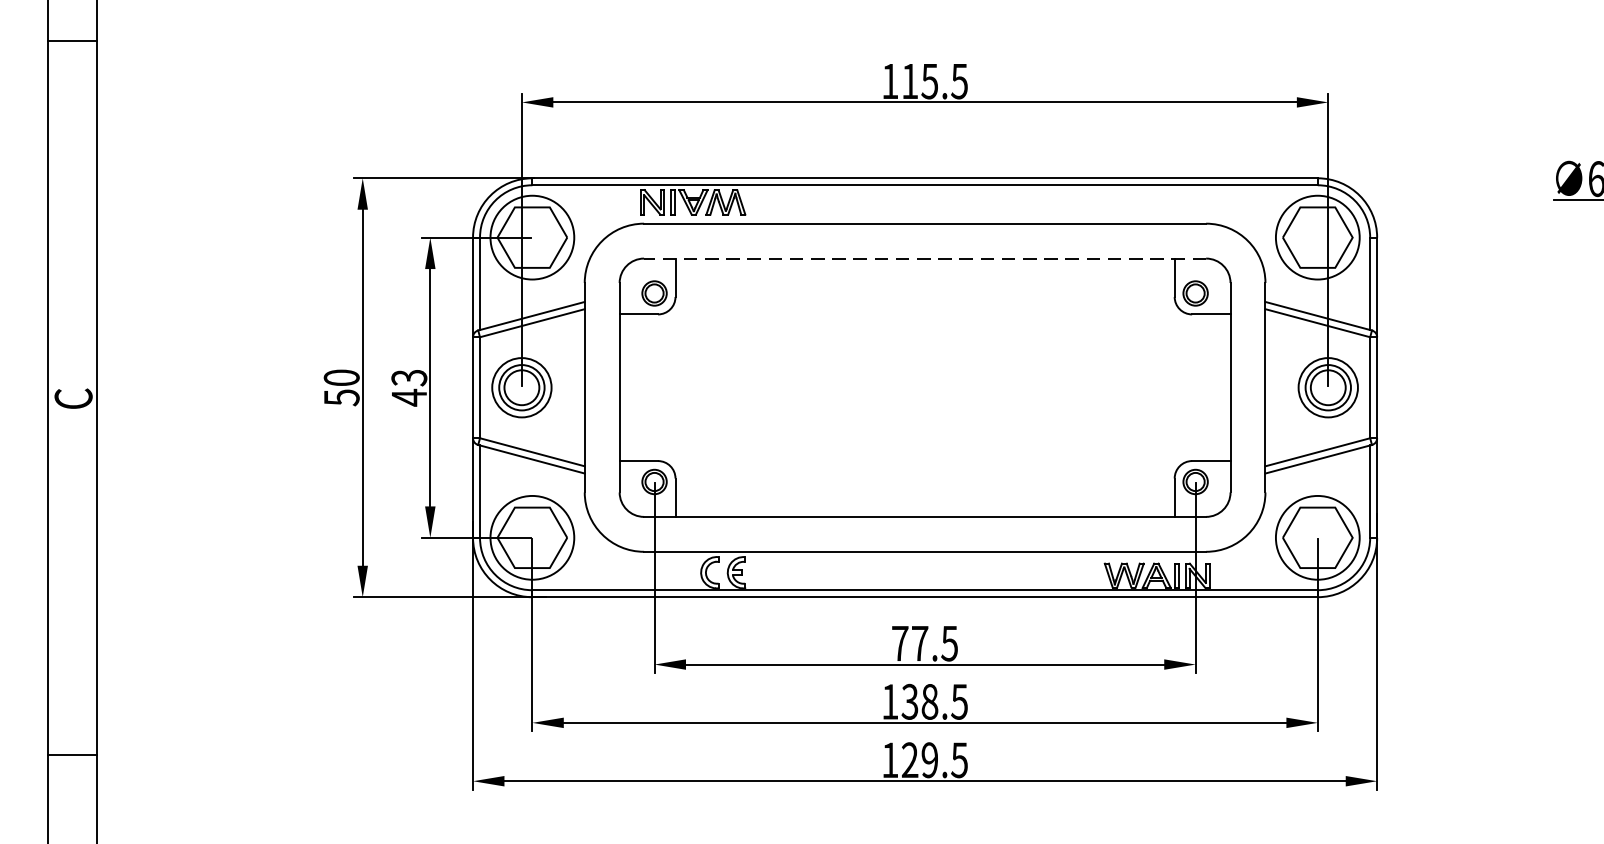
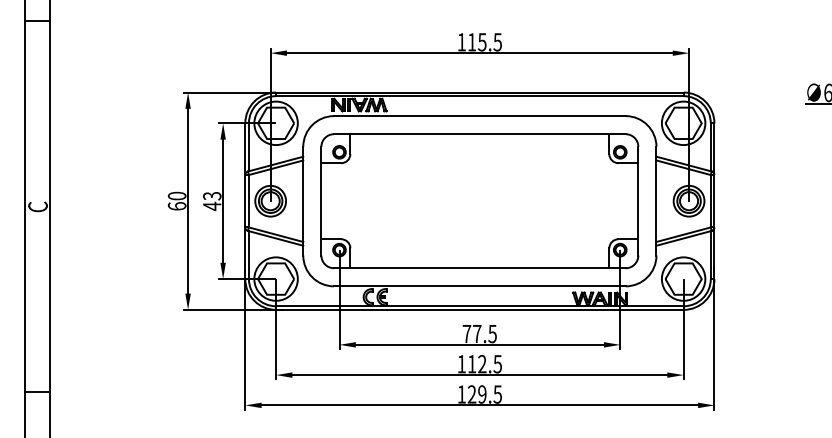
line: (924, 259) -> (479, 134), dashed -> solid
text: (340, 397) -> (176, 206), 50 -> 60
text: (918, 700) -> (476, 363), 138.5 -> 112.5

